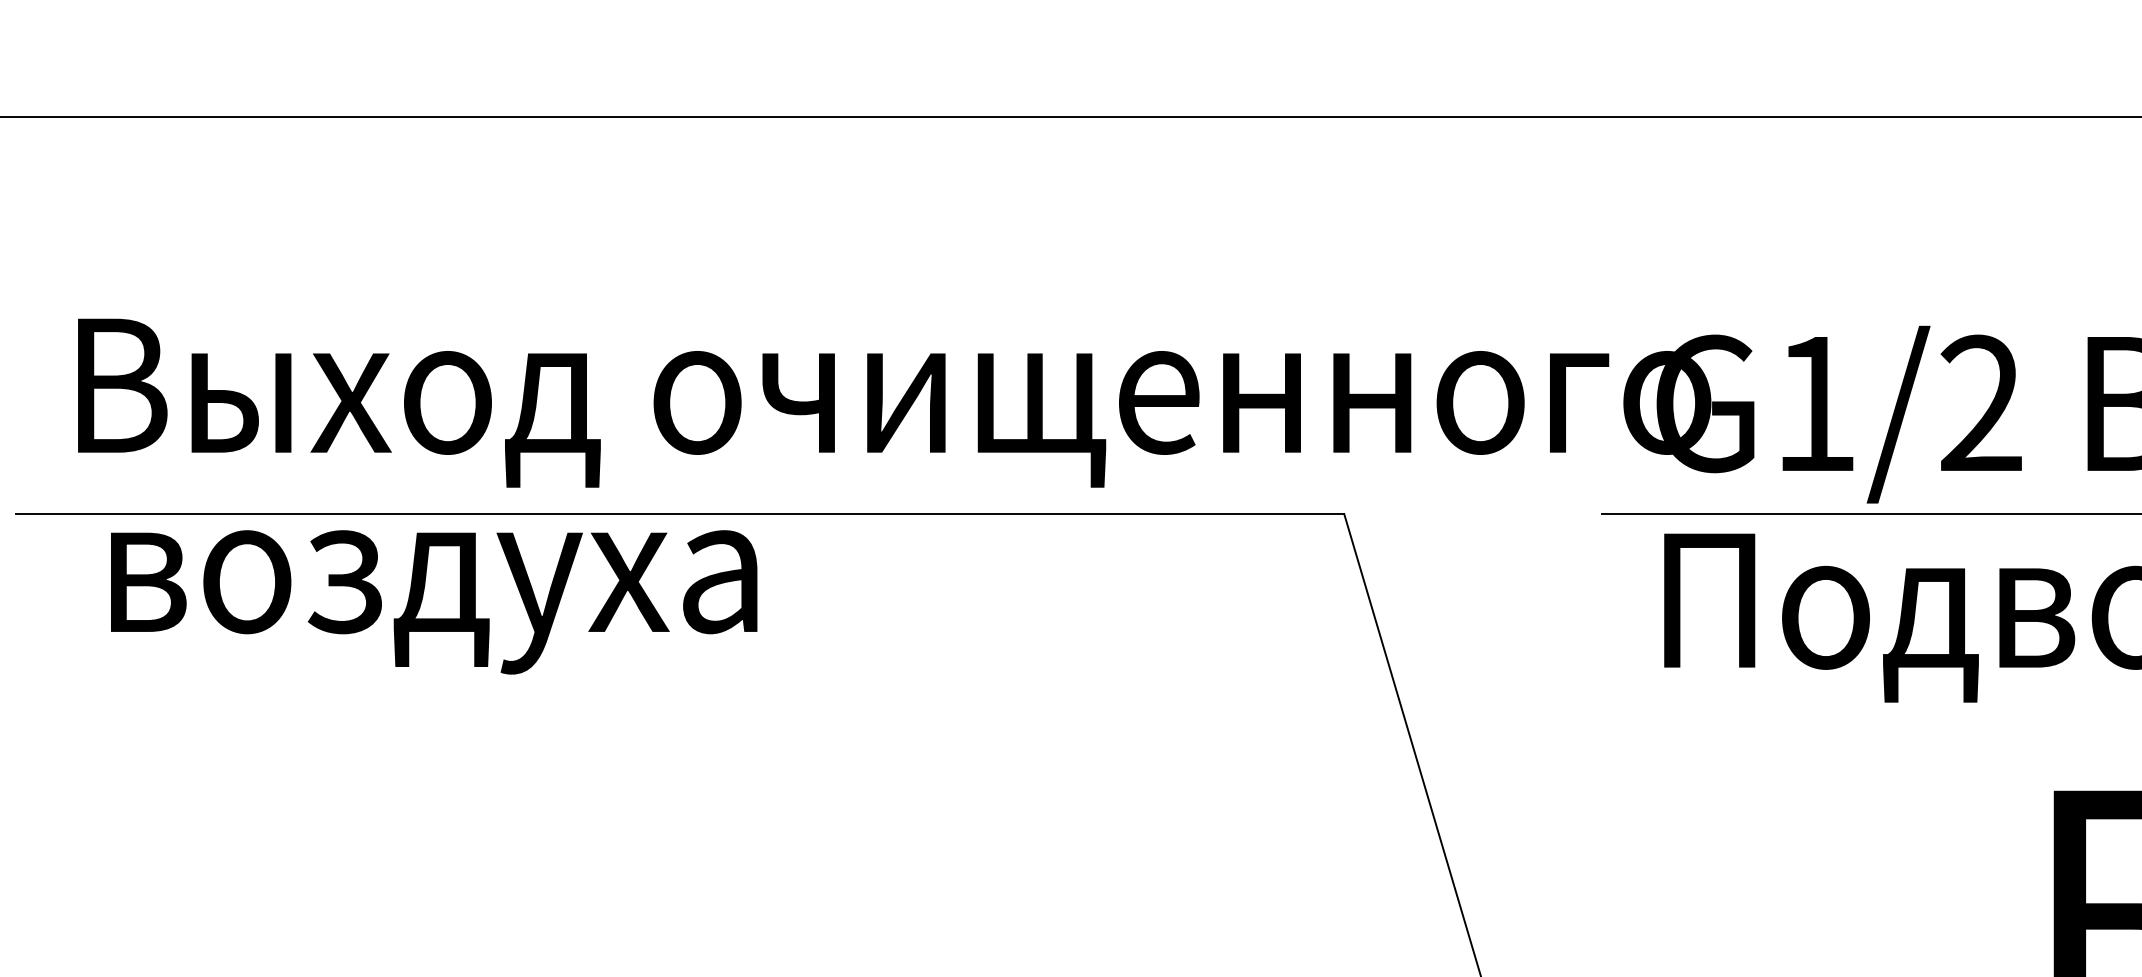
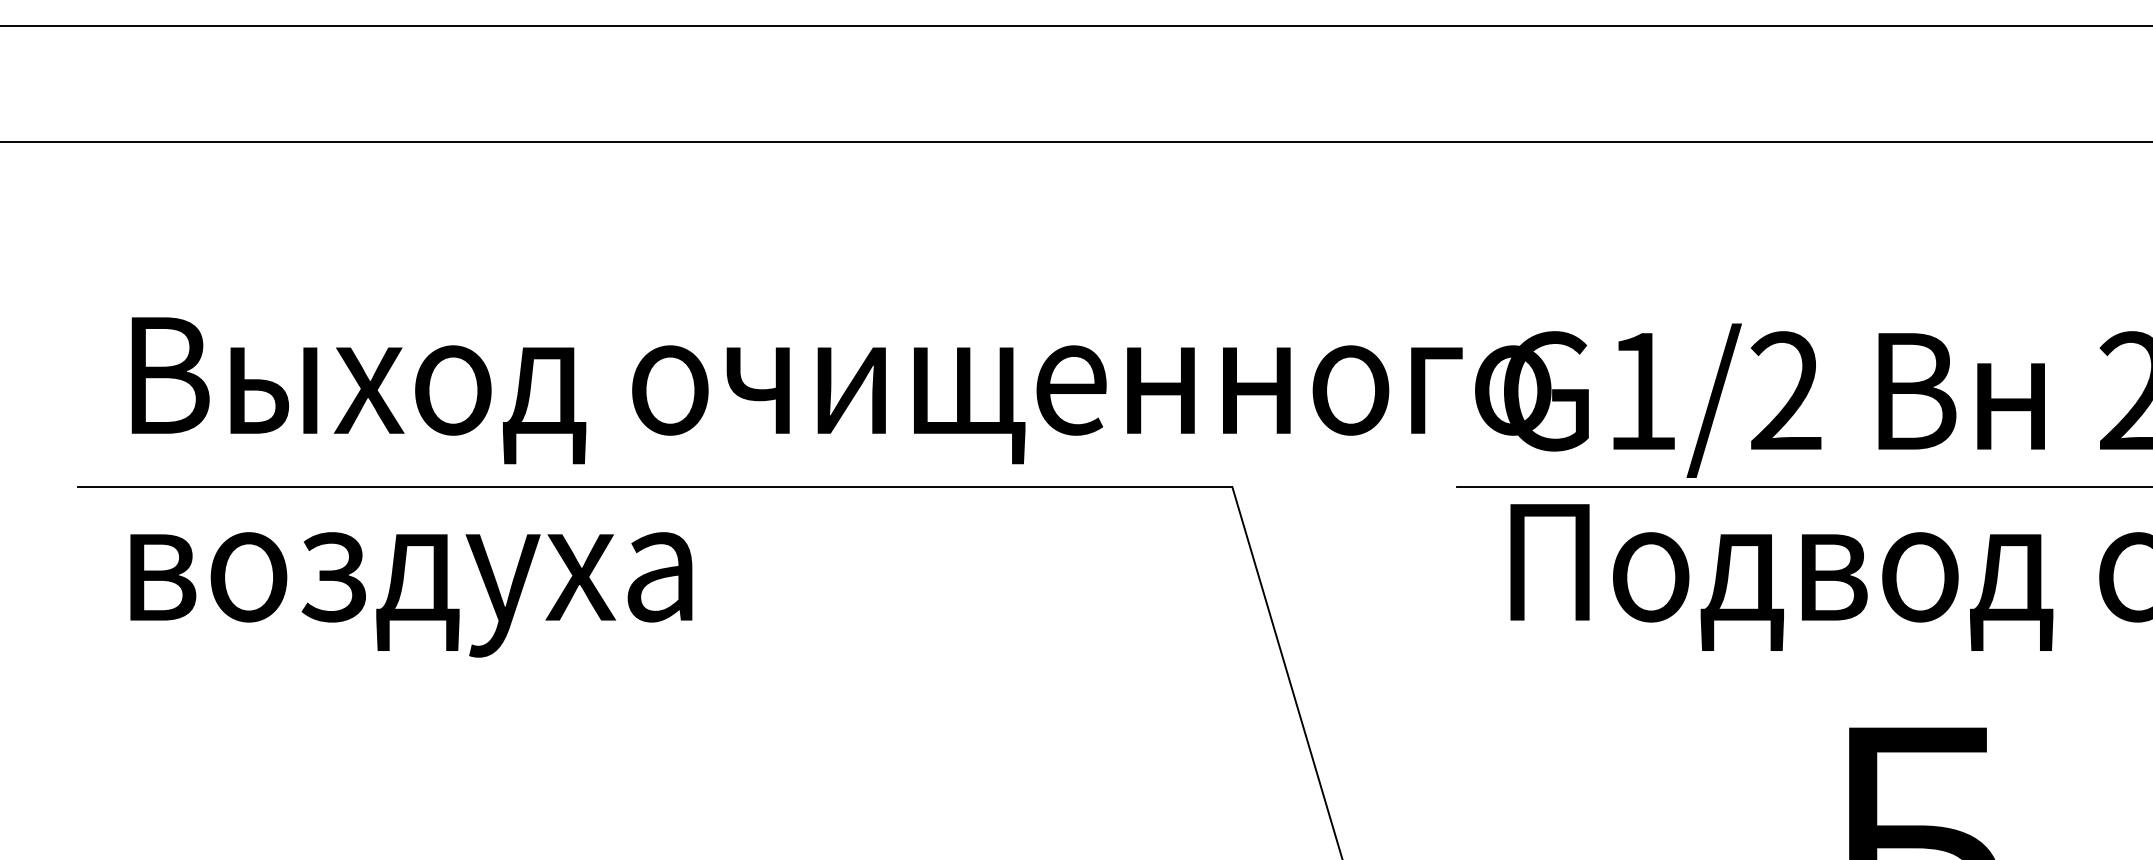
text: (434, 601) -> (411, 594), moved

